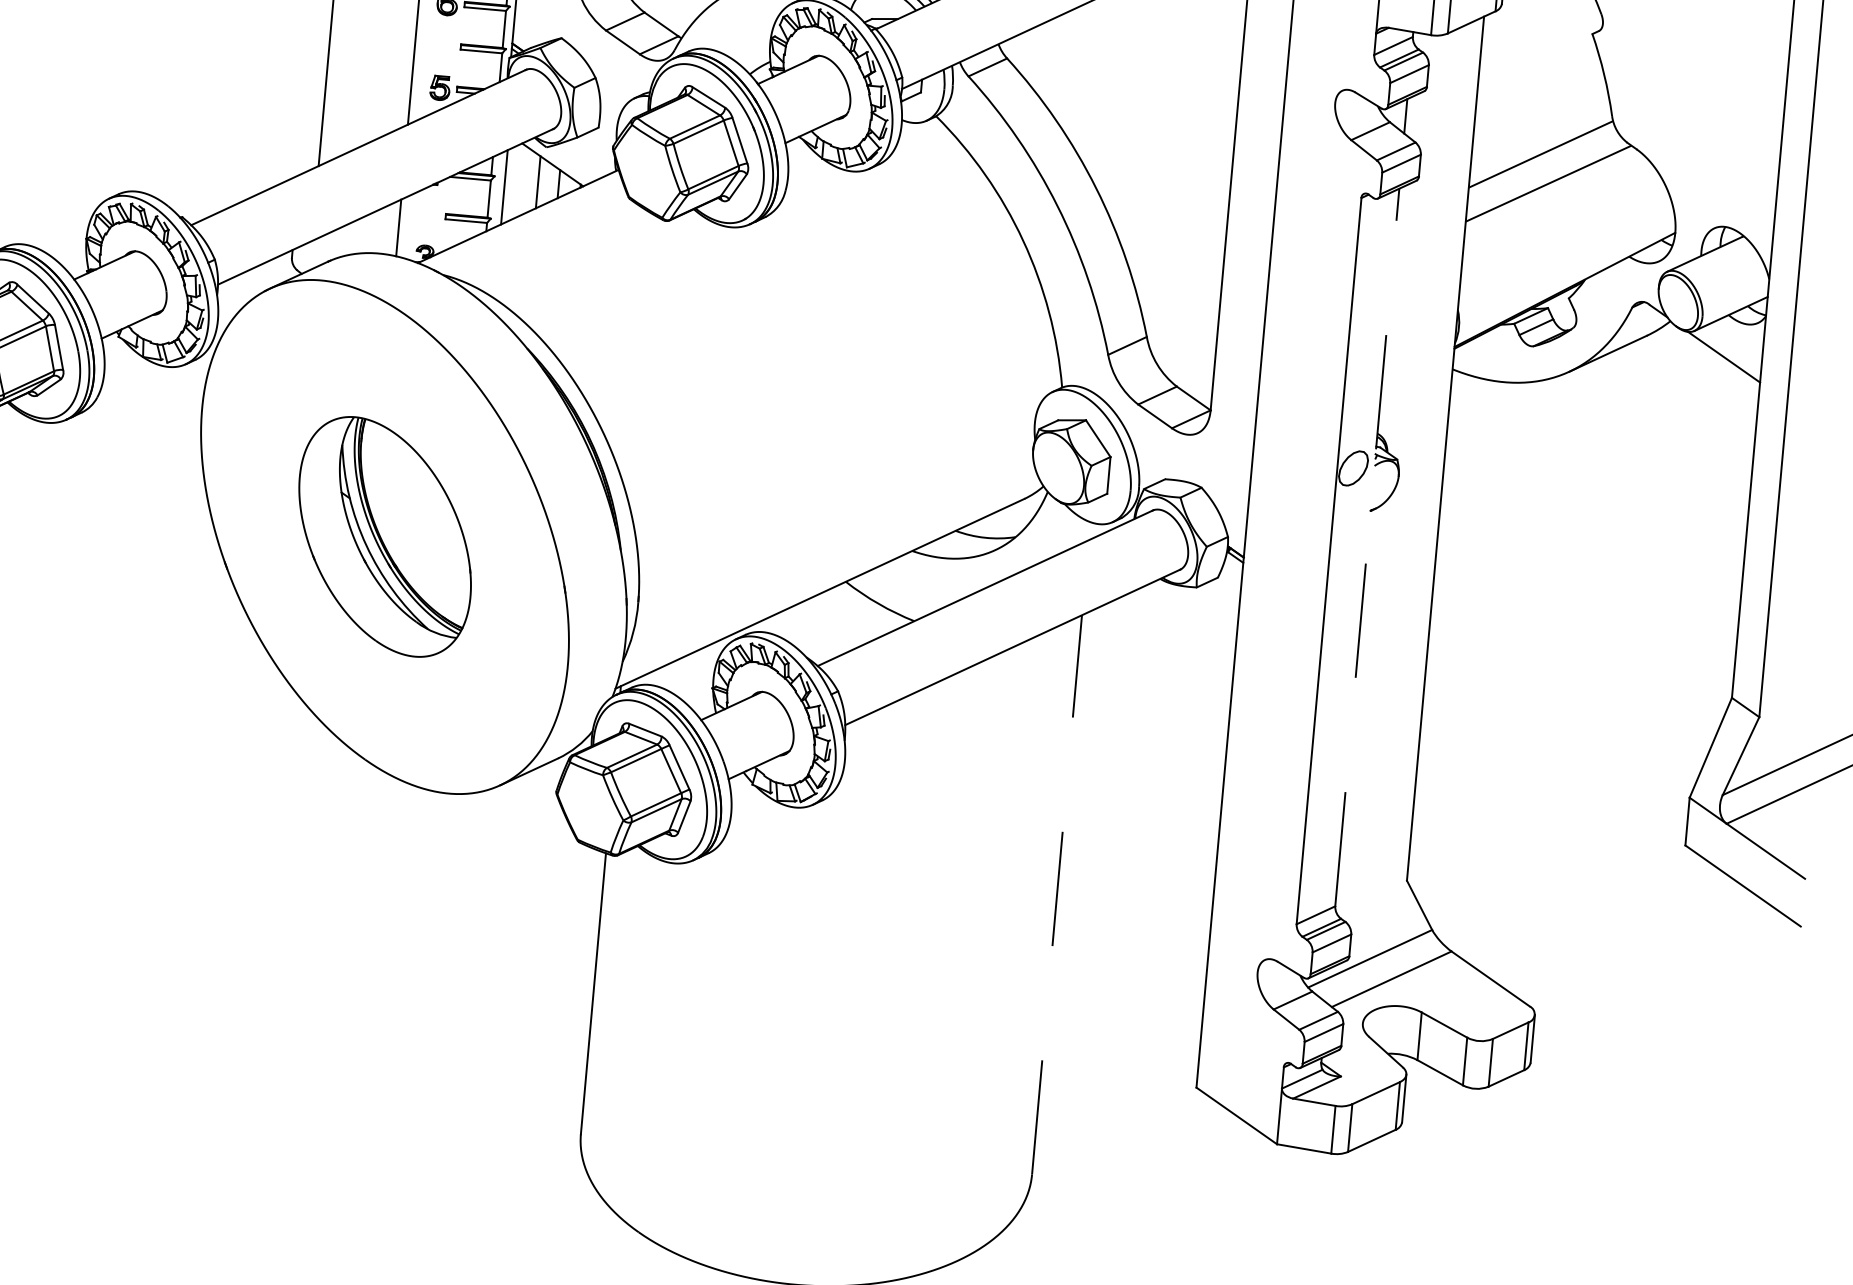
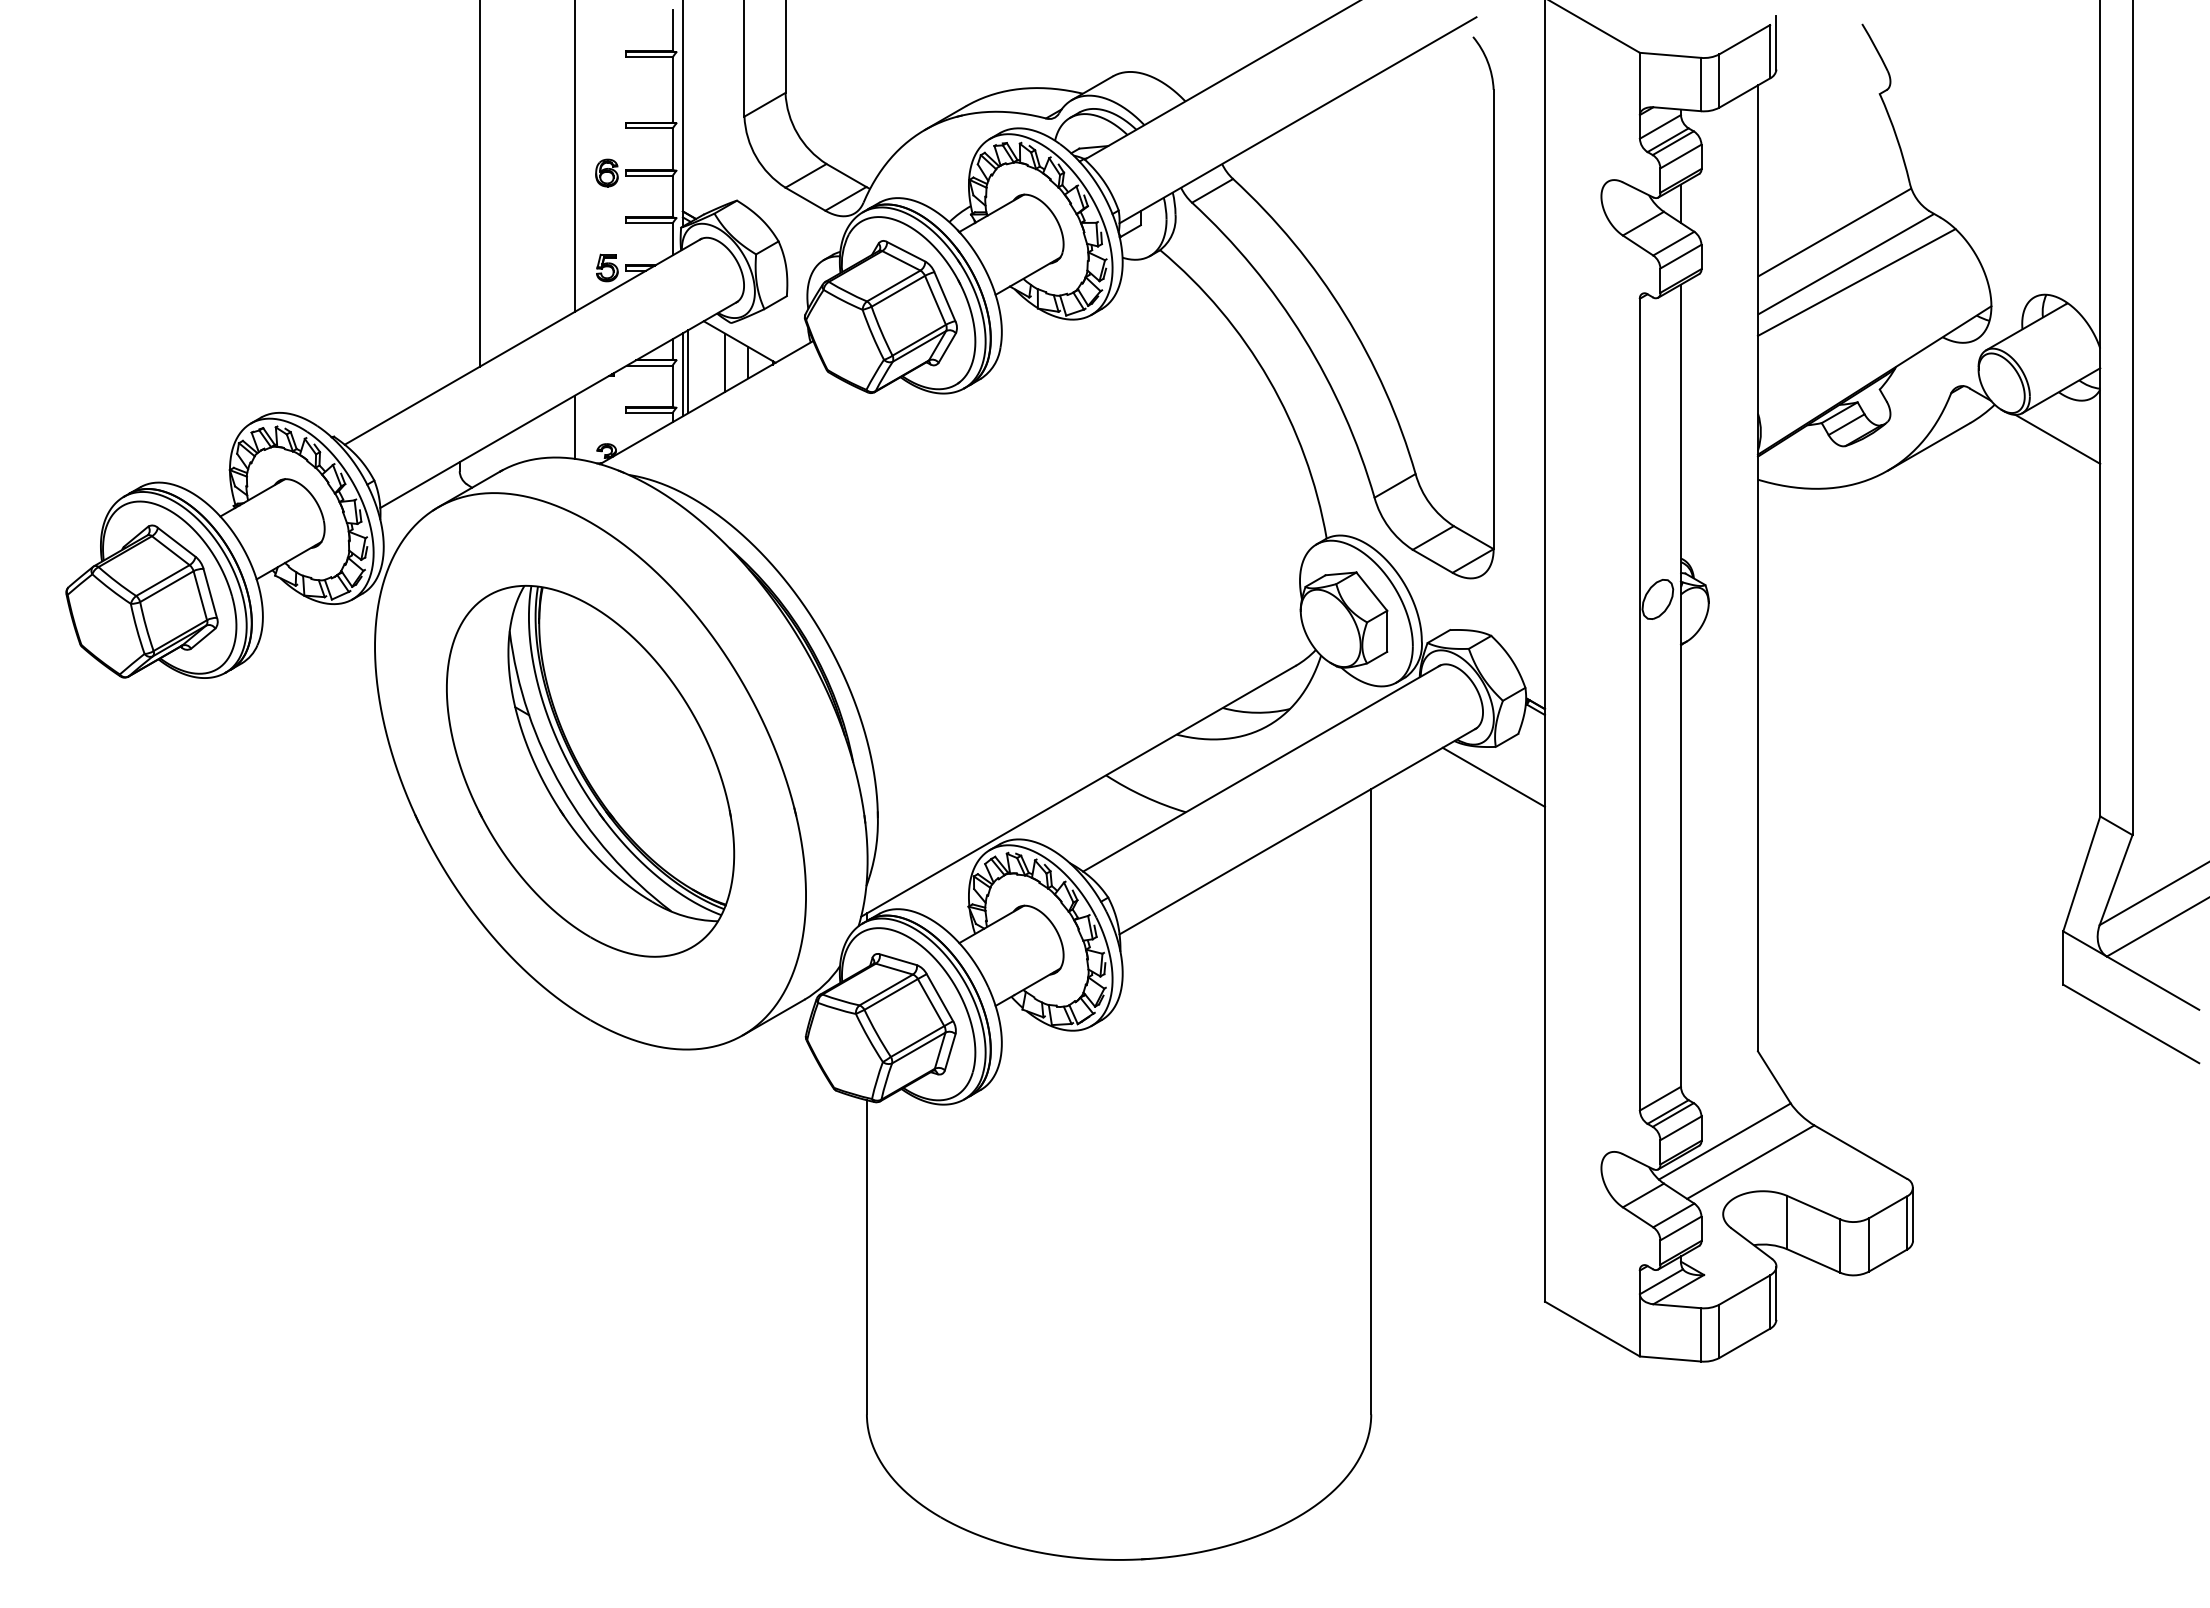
line: (498, 189) -> (682, 374), added
line: (1556, 200) -> (1856, 282), added
part: (385, 536) -> (590, 770), size x1.43
line: (1366, 547) -> (1680, 685), dashed -> solid
line: (1192, 613) -> (1493, 776), added
line: (1057, 894) -> (1371, 1101), dashed -> solid

